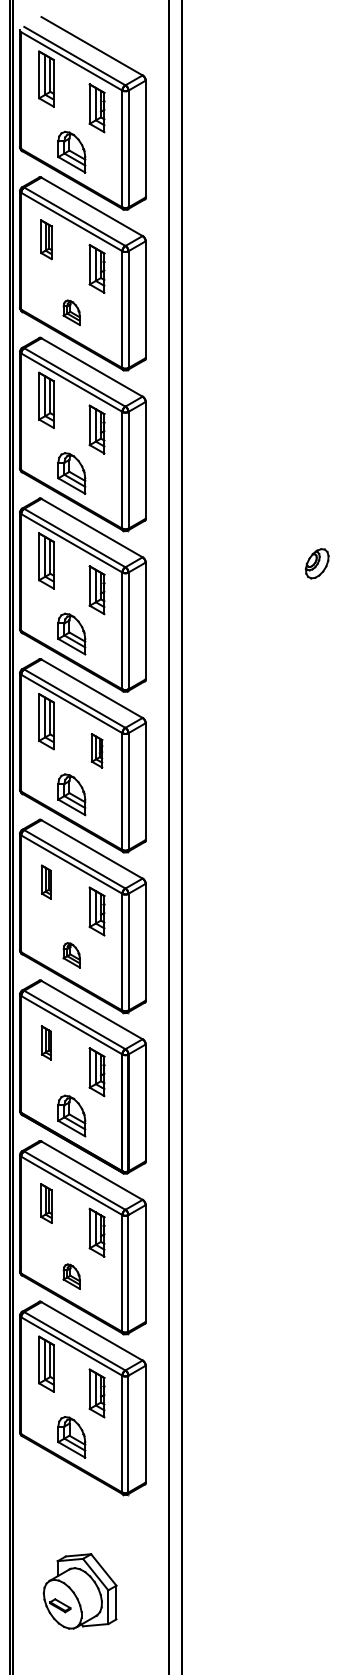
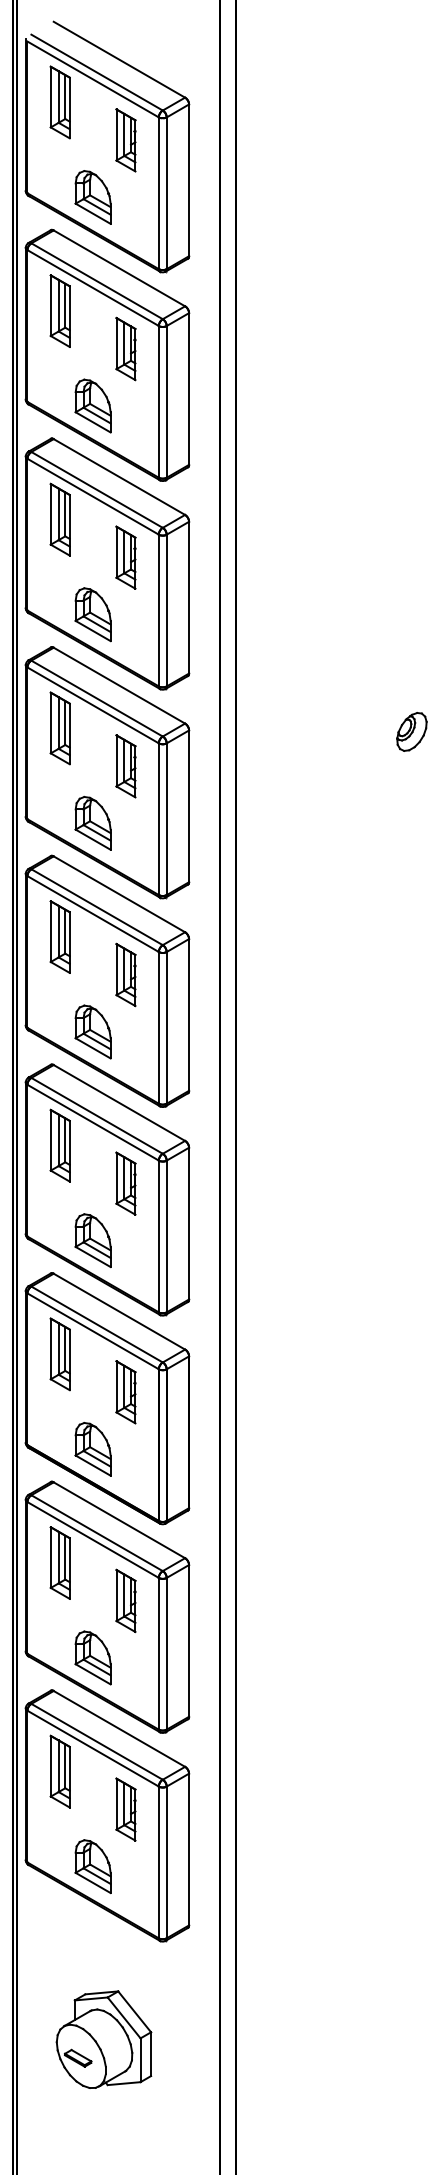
part: (45, 239) -> (59, 310), size x1.43
part: (71, 312) -> (92, 405), size x1.67
part: (96, 750) -> (125, 974), size x1.43
part: (45, 882) -> (59, 1145), size x1.67
part: (71, 955) -> (92, 1240), size x1.67
part: (45, 1043) -> (59, 1354), size x1.67
part: (45, 1203) -> (59, 1562), size x1.43
part: (71, 1276) -> (92, 1657), size x1.67
part: (79, 1591) -> (103, 2039), moved

